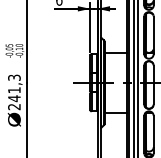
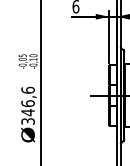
text: (14, 92) -> (28, 106), 241,3 -> 346,6

